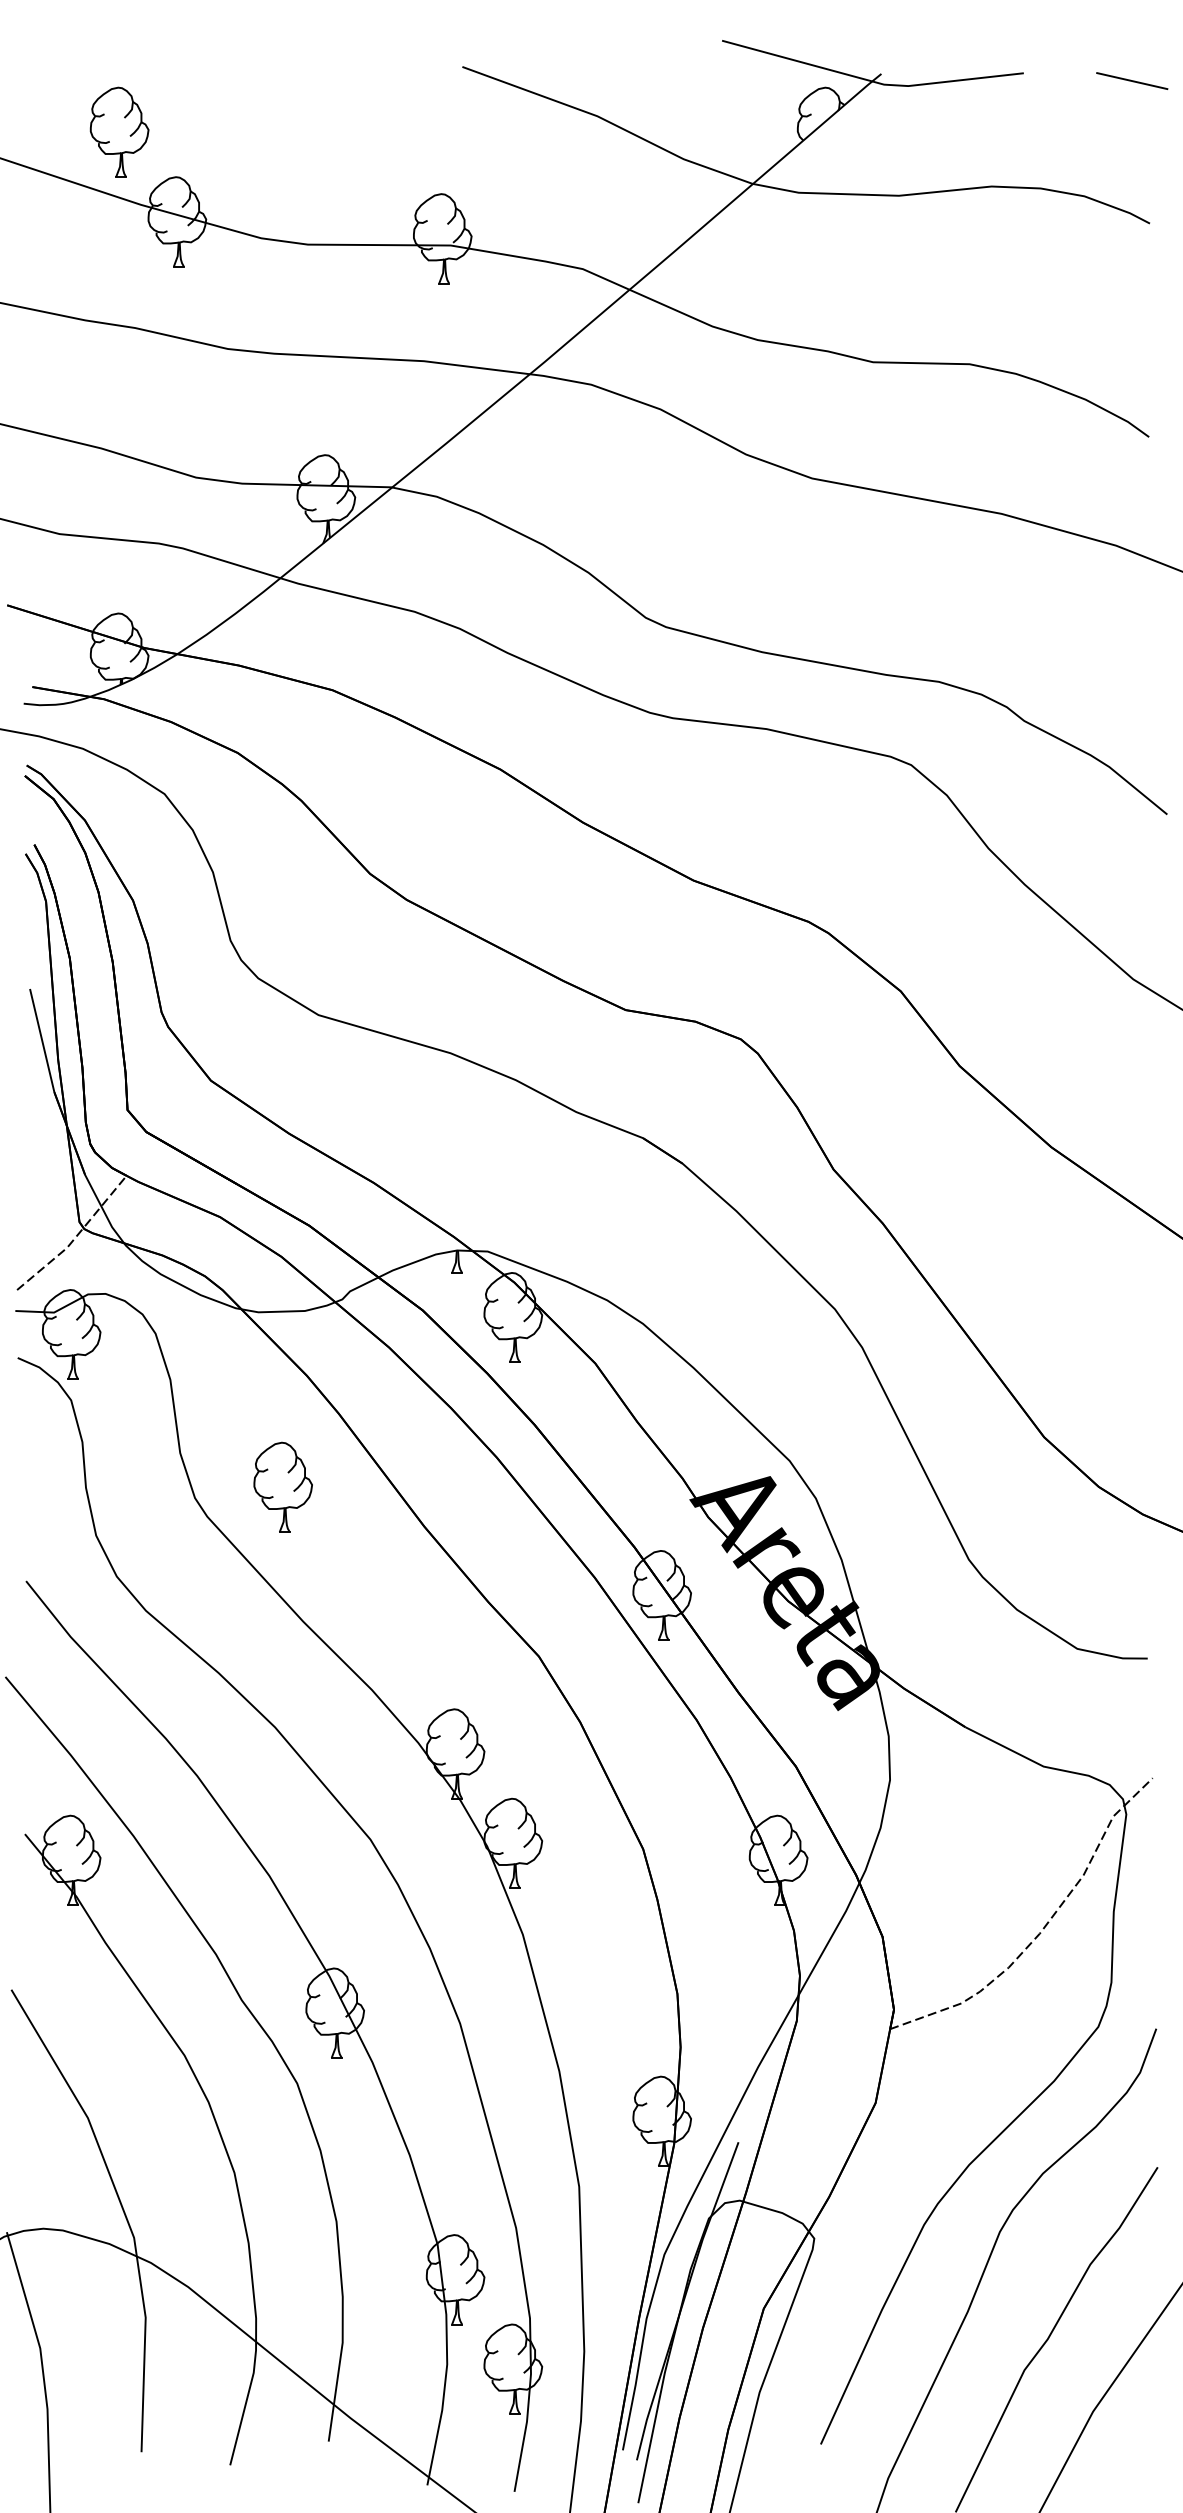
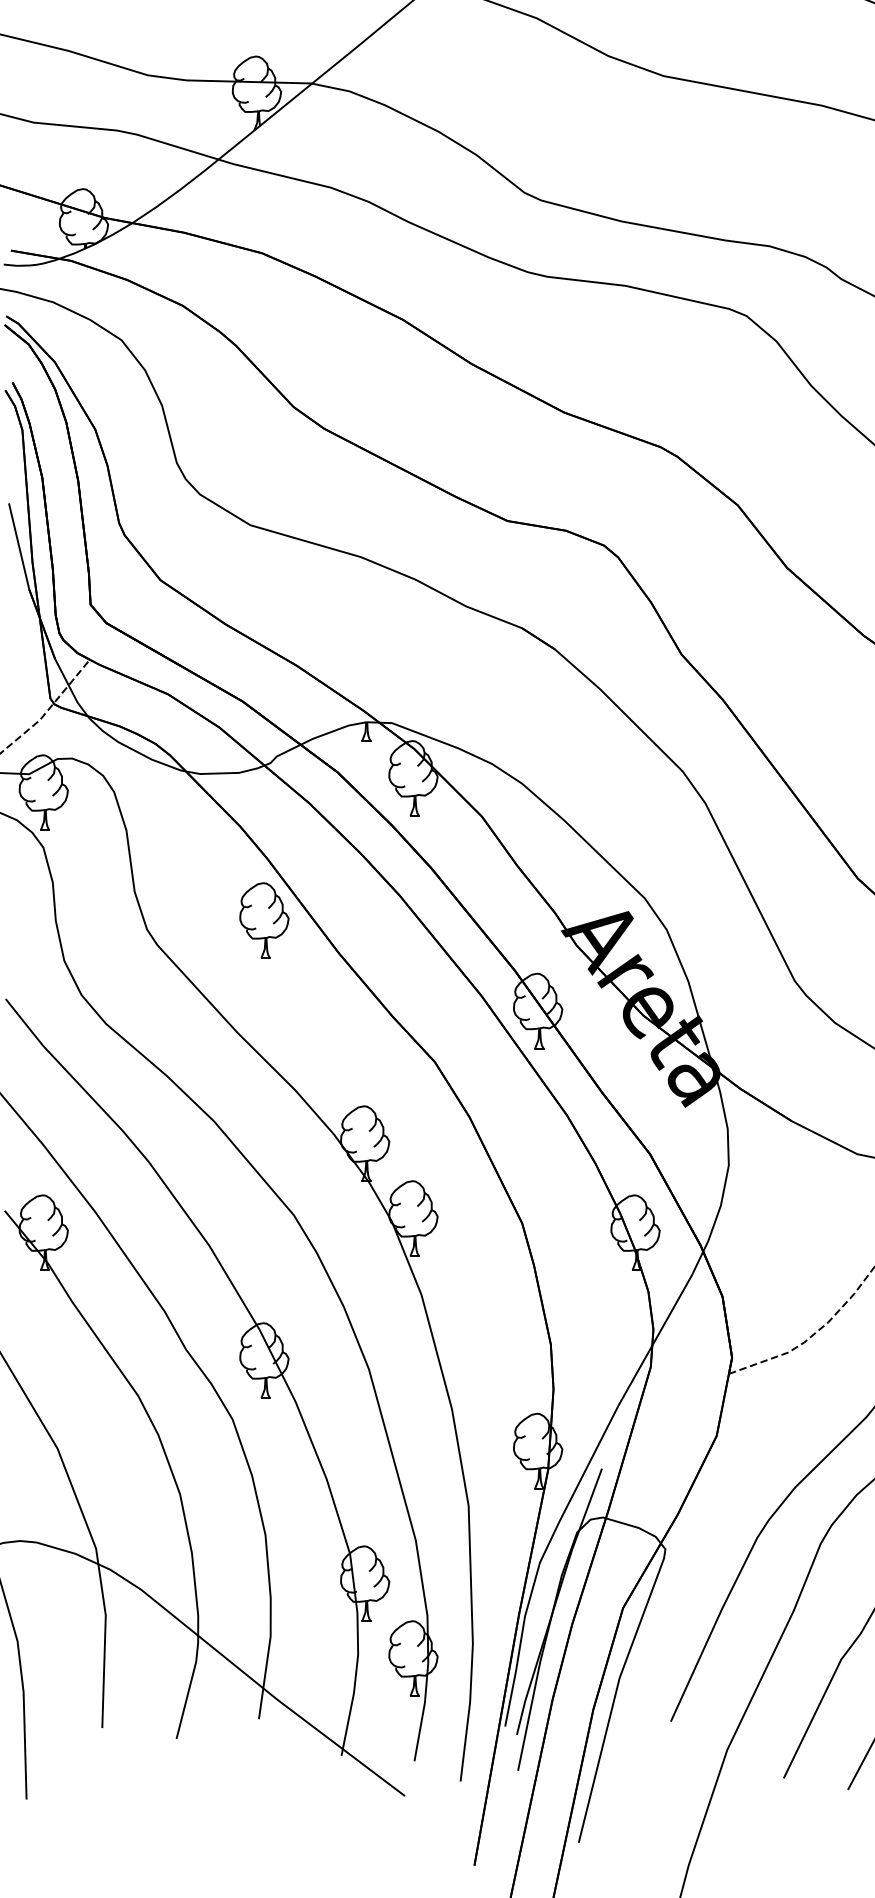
part: (282, 1486) -> (263, 919), moved

